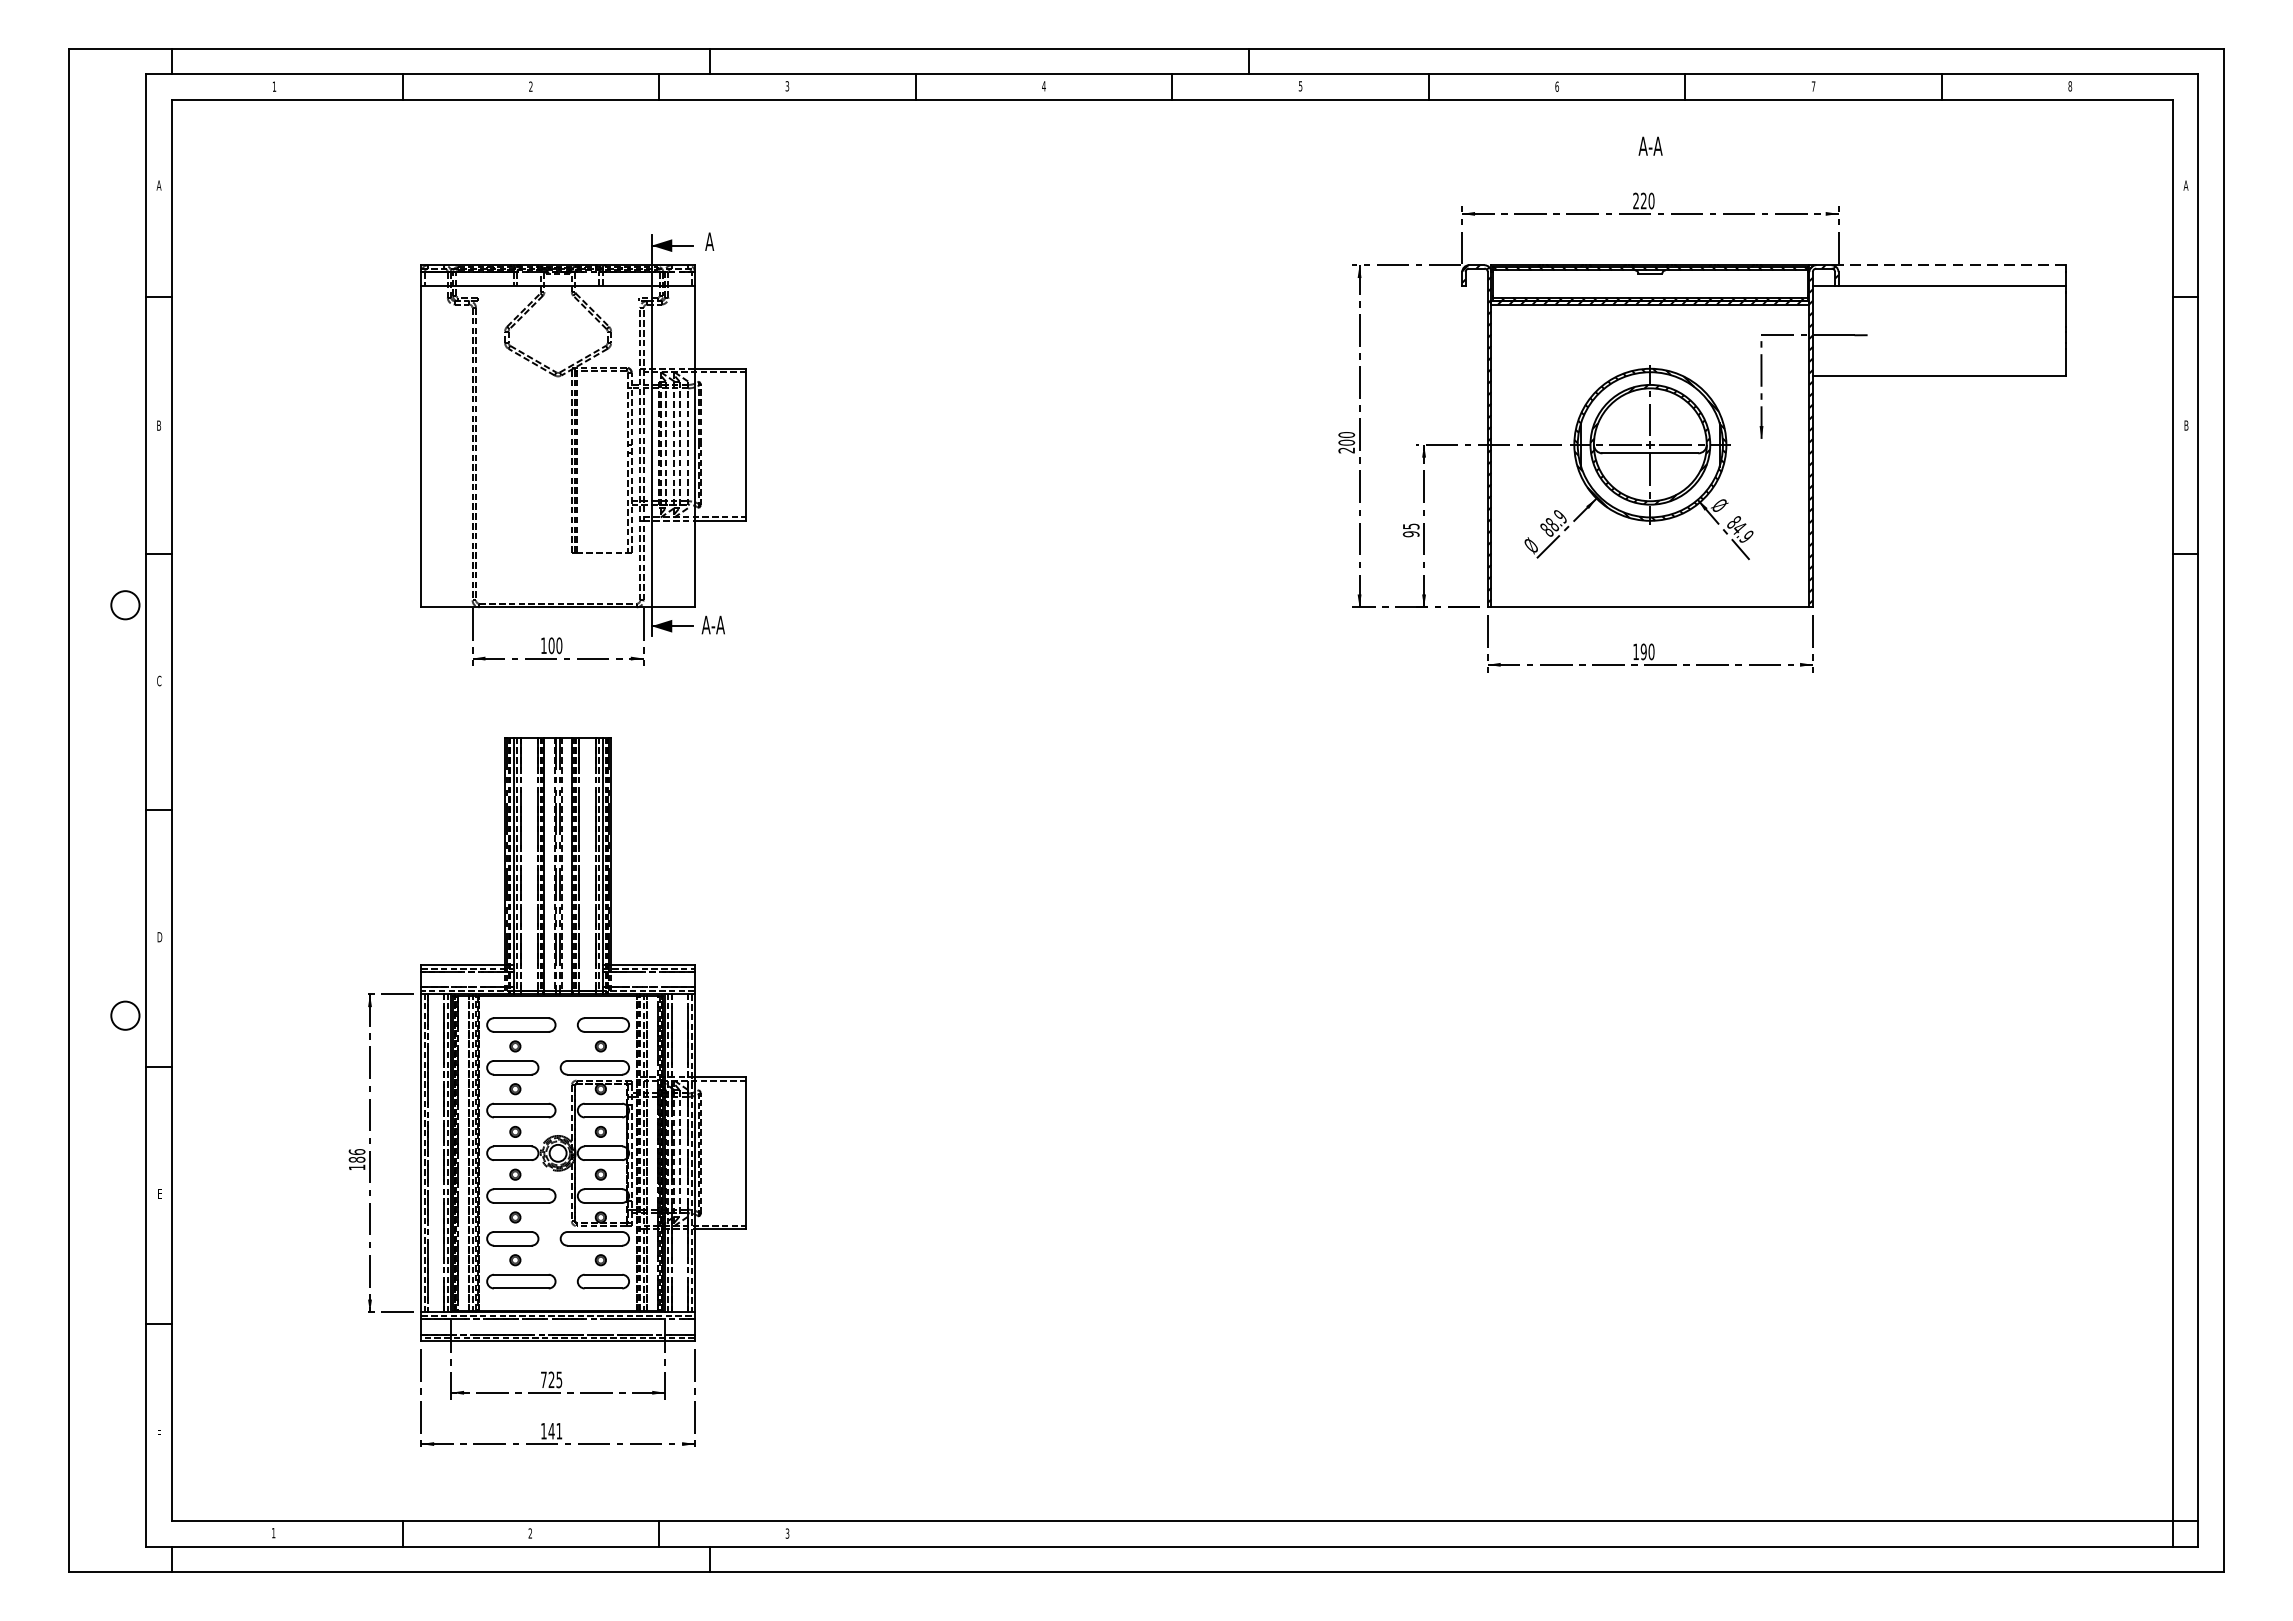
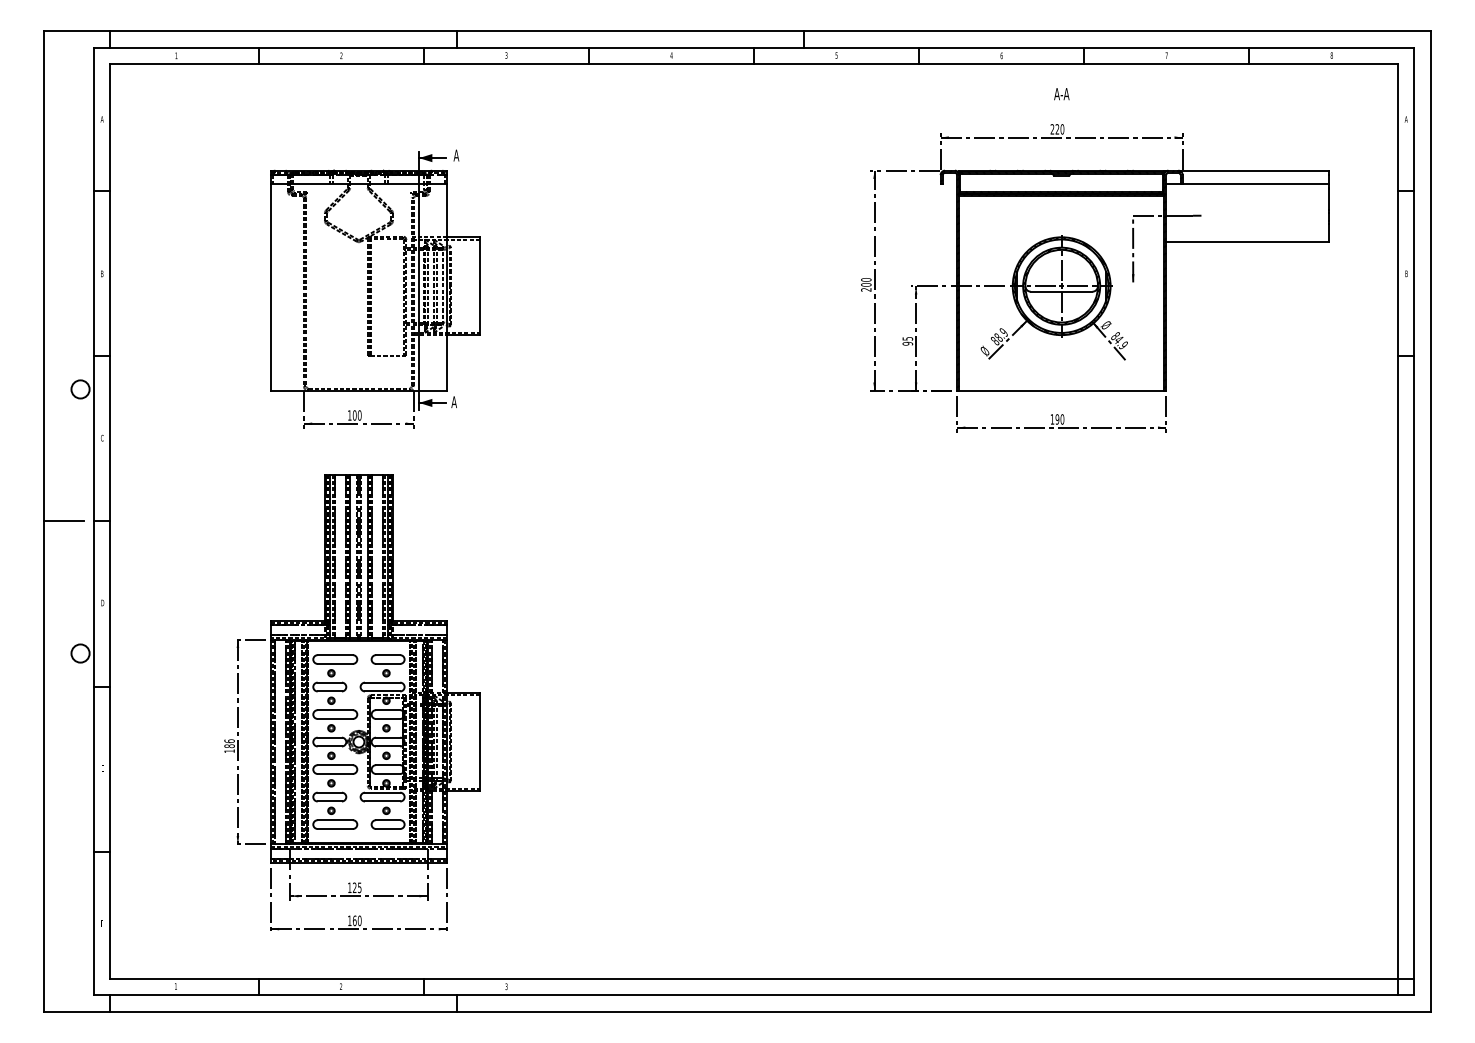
line: (1948, 264) -> (1253, 170), dashed -> solid
text: (717, 623) -> (461, 401), A-A -> A
line: (98, 810) -> (63, 521), added
text: (543, 1379) -> (349, 887), 725 -> 125
text: (554, 1430) -> (356, 920), 141 -> 160

